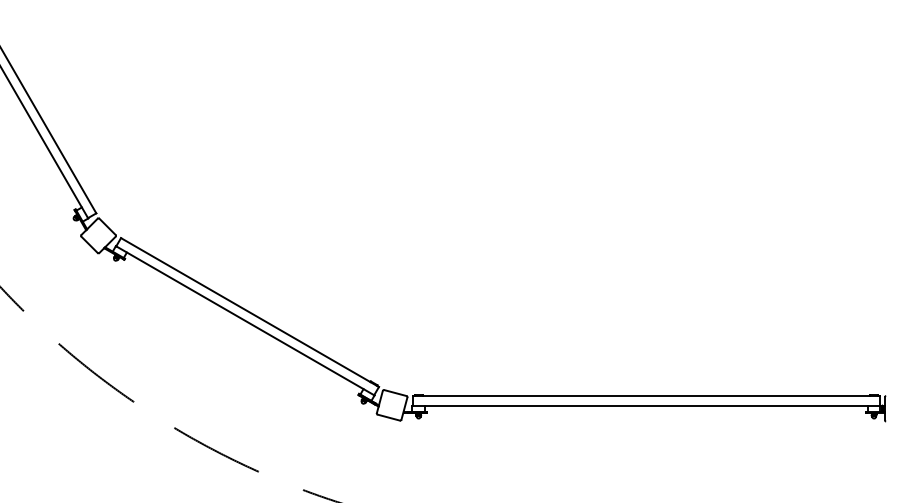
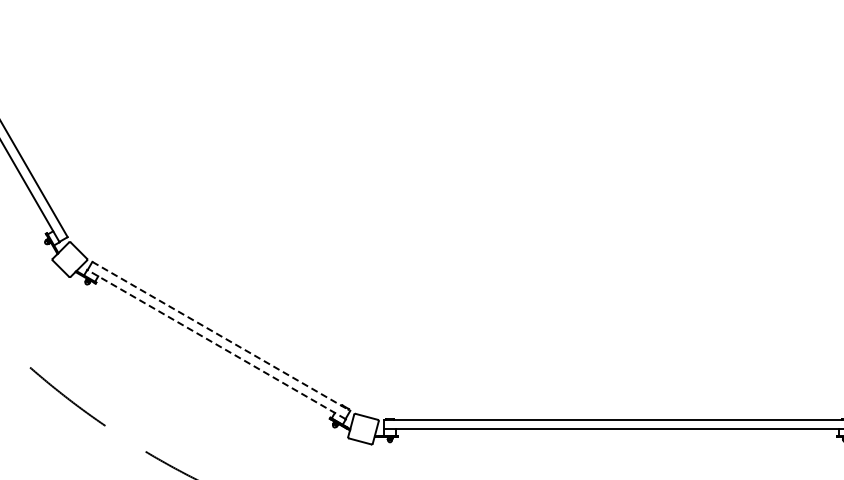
line: (250, 312) -> (221, 336), solid -> dashed
line: (245, 320) -> (216, 344), solid -> dashed

